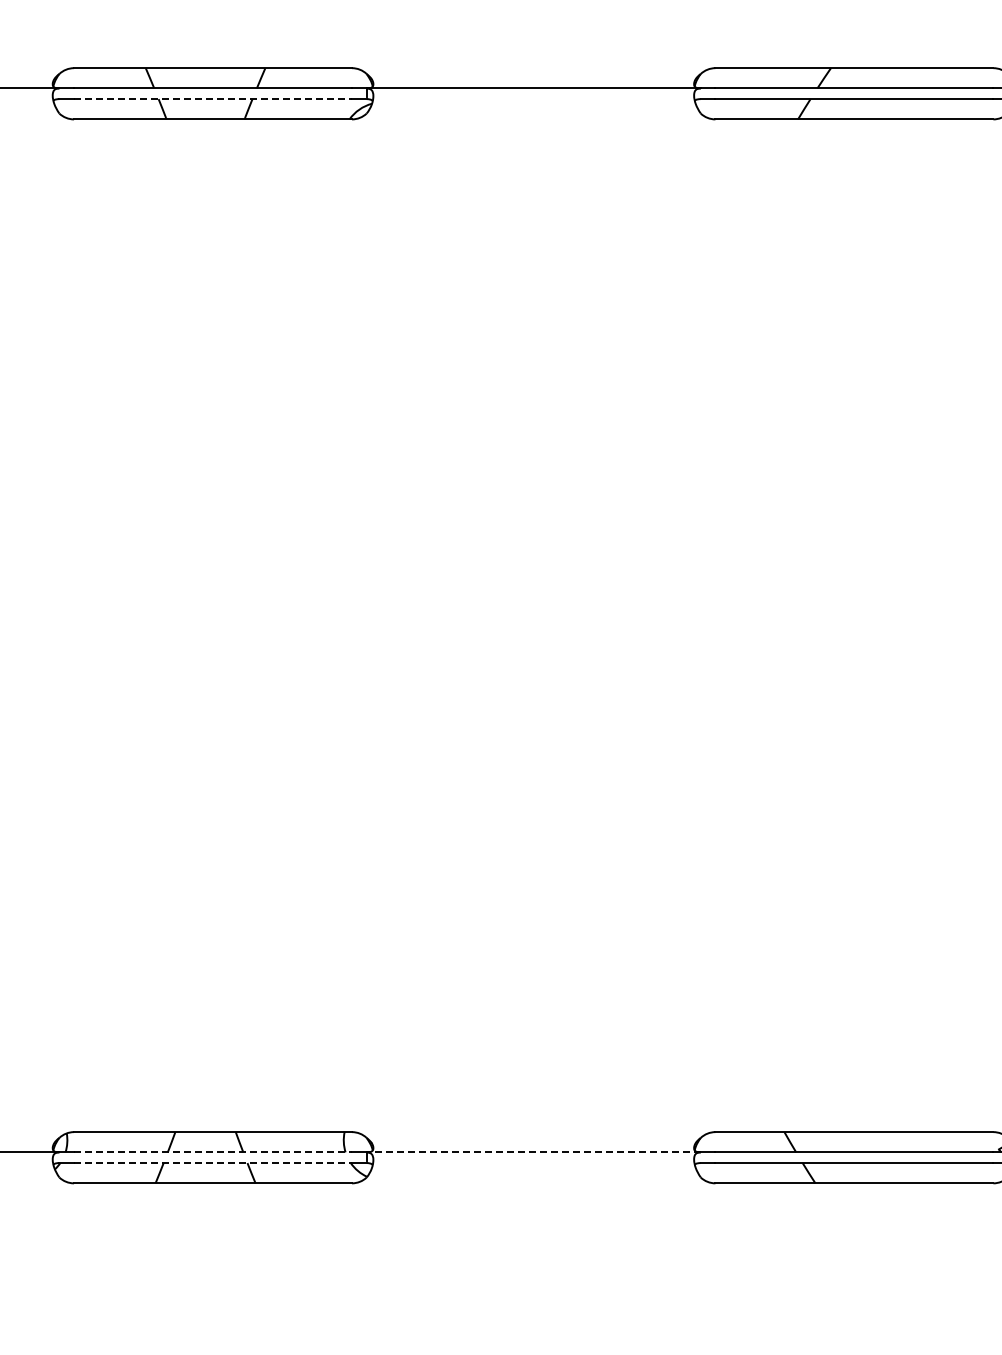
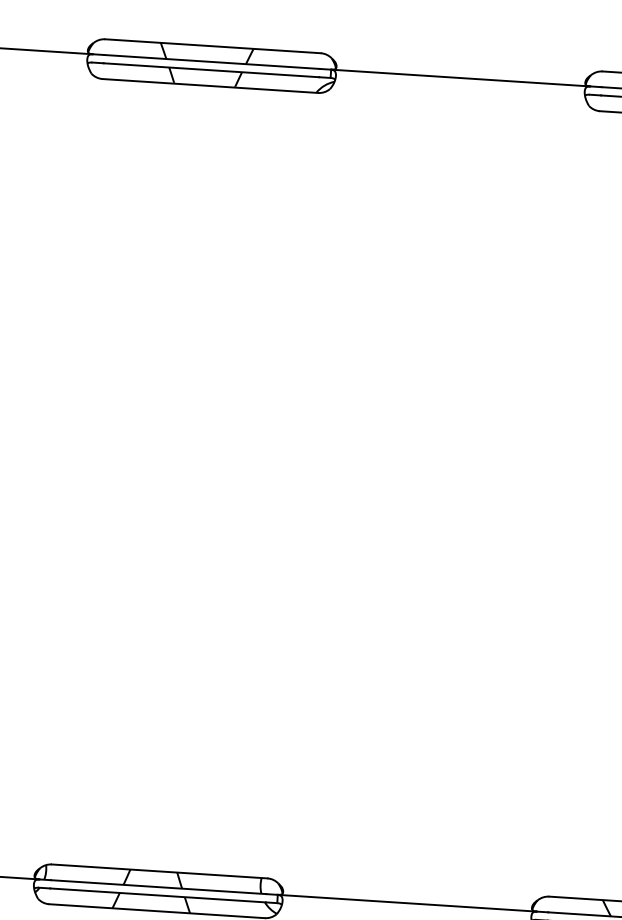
line: (213, 99) -> (211, 70), dashed -> solid
line: (213, 1152) -> (158, 887), dashed -> solid
line: (533, 1152) -> (407, 903), dashed -> solid
line: (213, 1163) -> (158, 895), dashed -> solid

